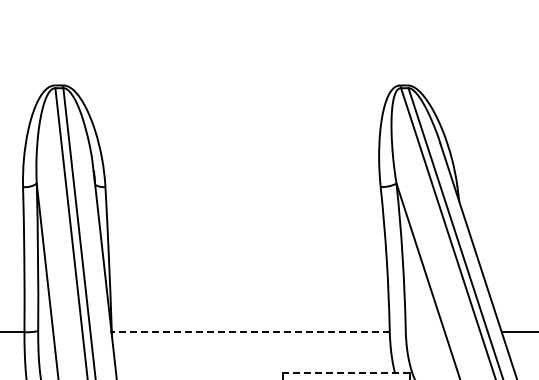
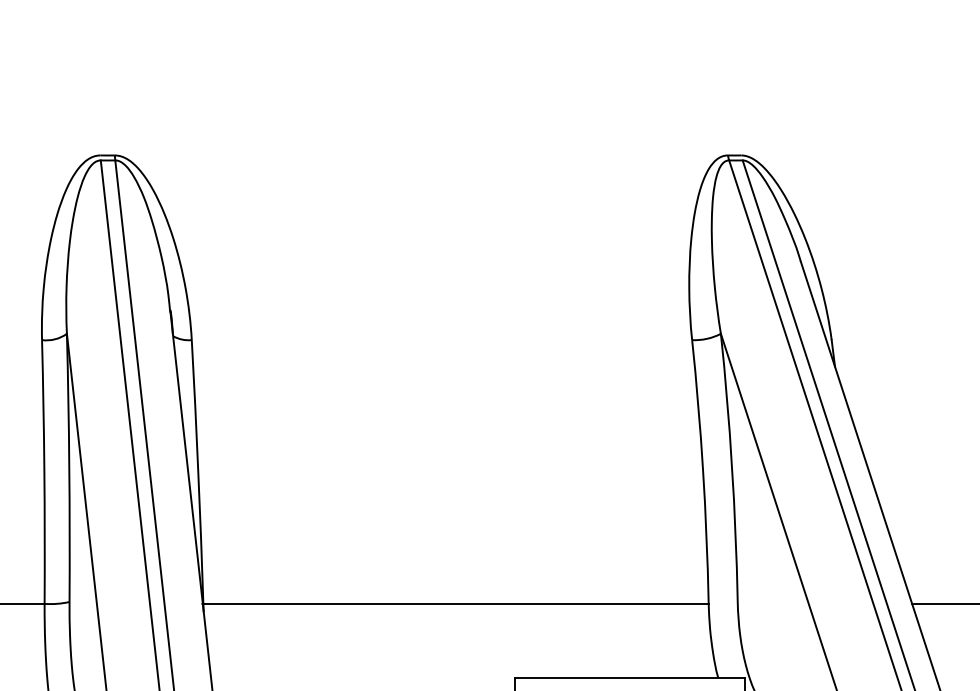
line: (250, 332) -> (455, 604), dashed -> solid
line: (346, 372) -> (629, 677), dashed -> solid

